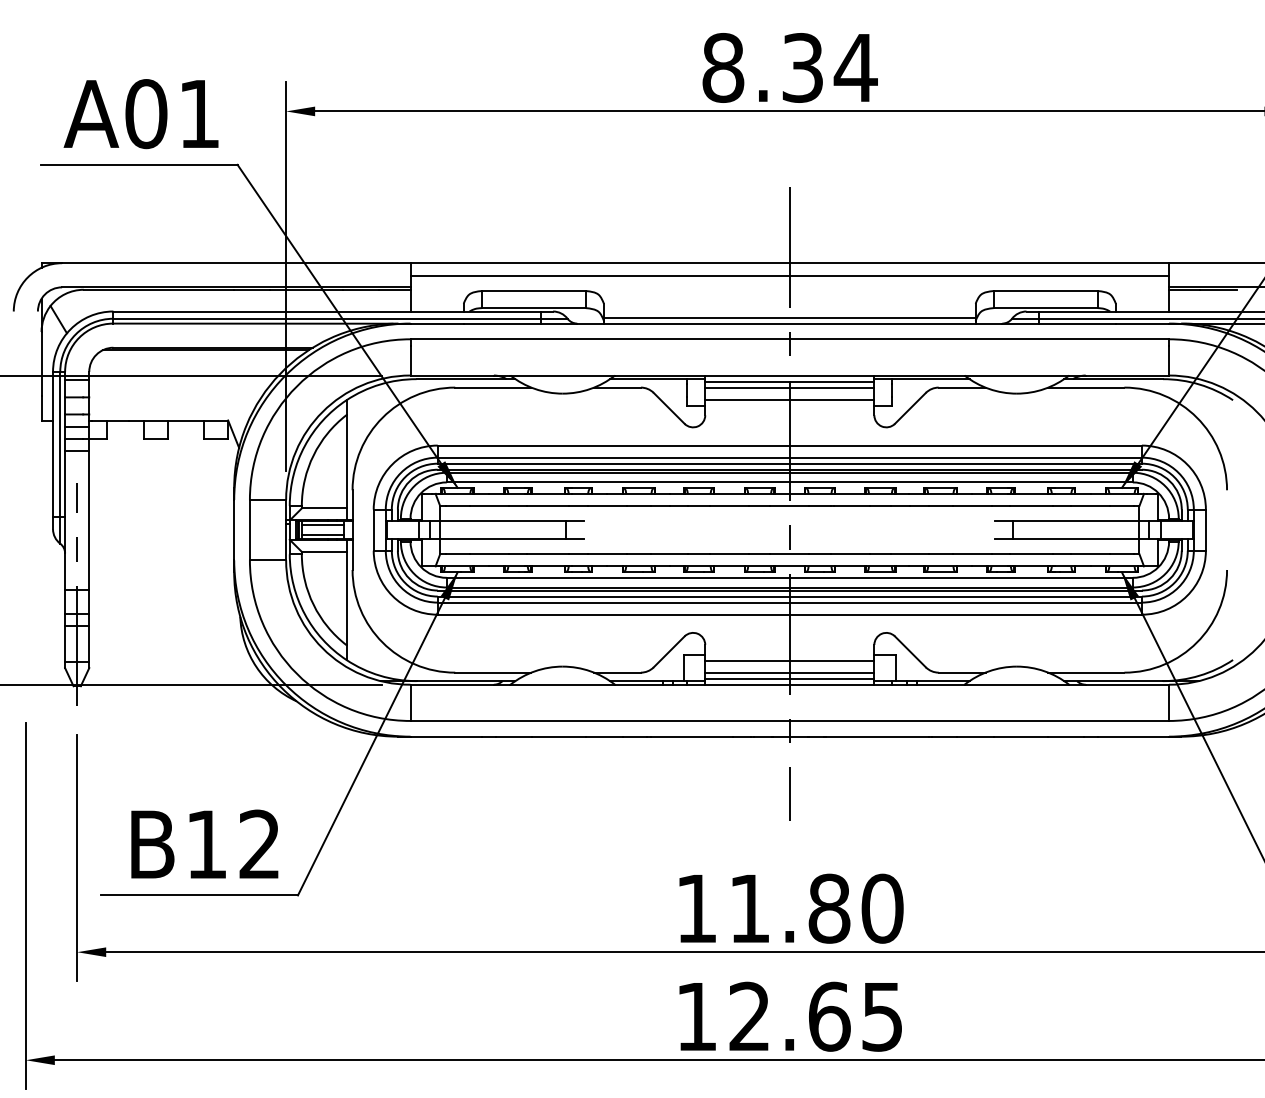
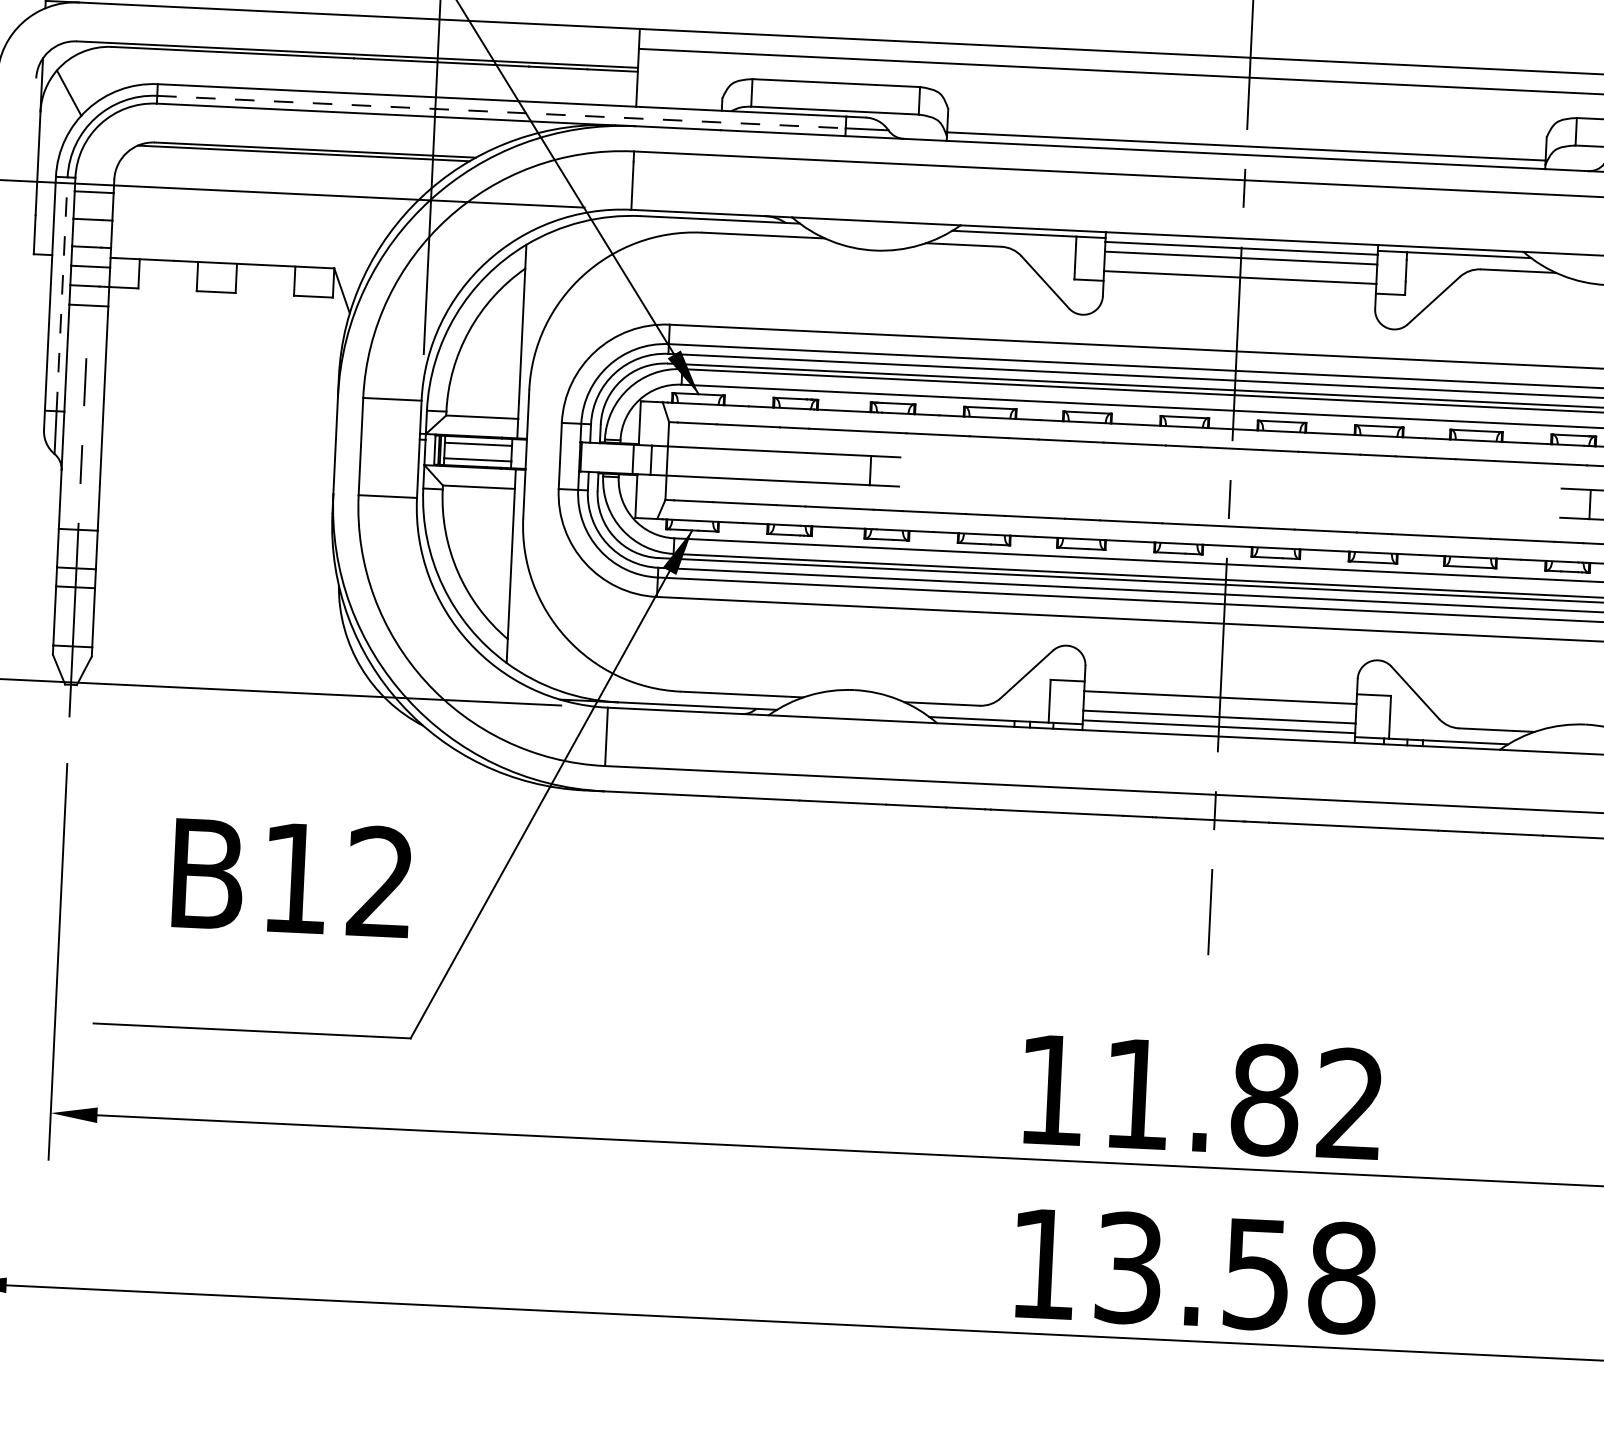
line: (327, 318) -> (501, 111), solid -> dashed
line: (60, 444) -> (62, 294), solid -> dashed
text: (204, 843) -> (291, 876), moved
text: (882, 908) -> (1350, 1103), 11.80 -> 11.82
text: (816, 1016) -> (1236, 1272), 12.65 -> 13.58

